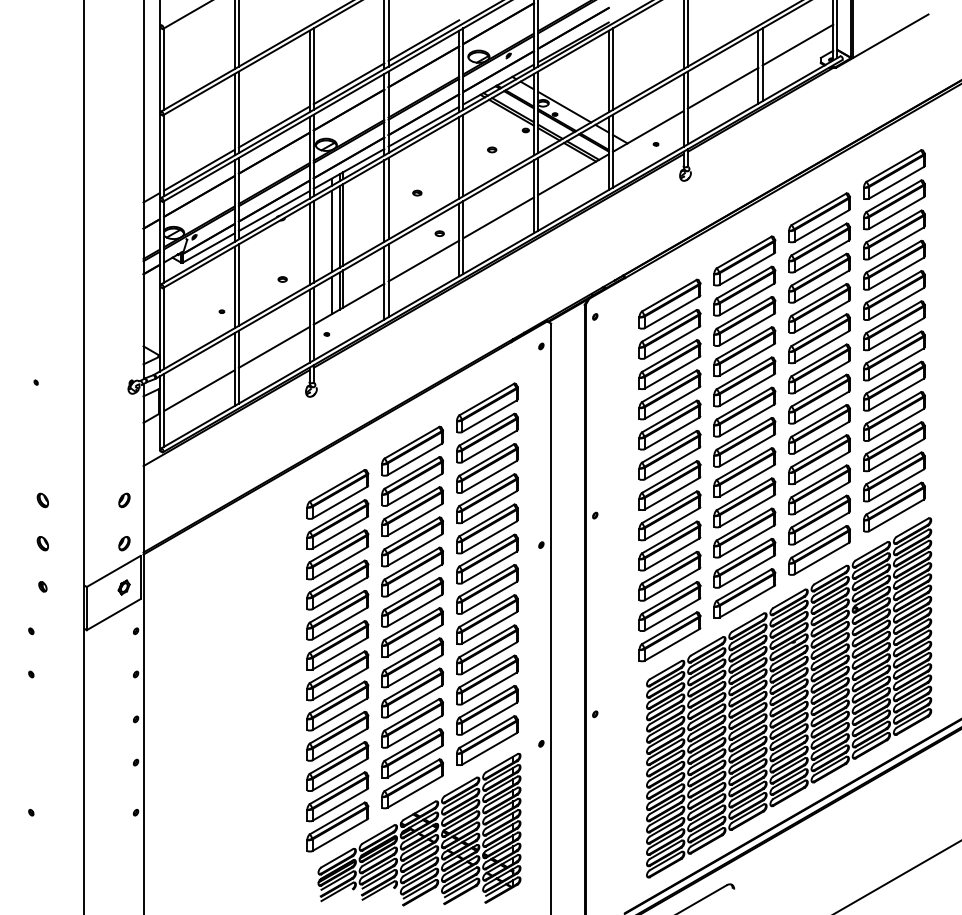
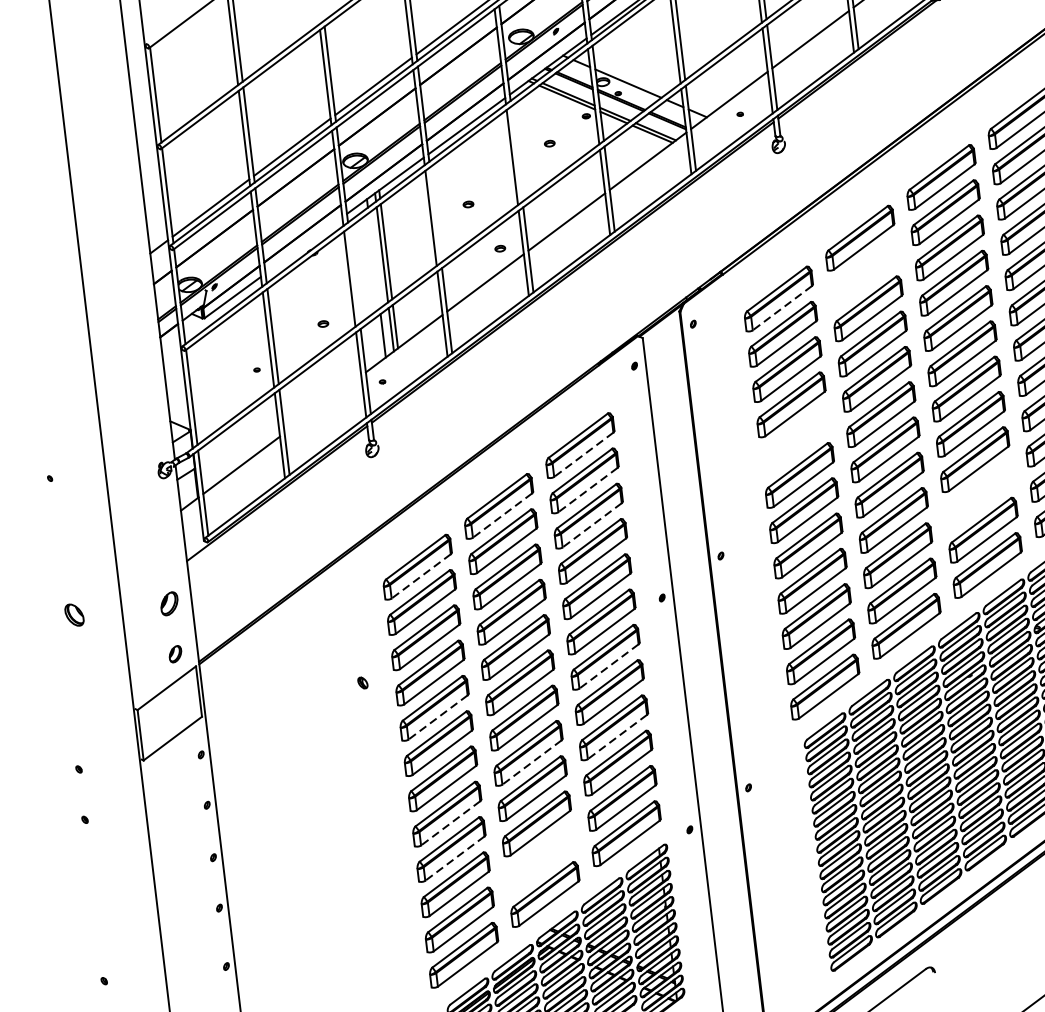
line: (463, 155) -> (517, 154), removed
line: (388, 198) -> (435, 214), removed
line: (273, 211) -> (303, 245), removed
line: (332, 231) -> (374, 261), removed
line: (313, 241) -> (354, 275), removed
part: (744, 290) -> (863, 272), removed
line: (671, 312) -> (781, 308), solid -> dashed
line: (273, 347) -> (322, 404), removed
line: (489, 416) -> (583, 455), solid -> dashed
part: (669, 424) -> (794, 439), removed
line: (489, 446) -> (587, 490), solid -> dashed
line: (414, 459) -> (502, 515), solid -> dashed
line: (489, 476) -> (592, 525), solid -> dashed
part: (819, 489) -> (978, 494), removed
part: (42, 500) -> (73, 615), size x1.4
part: (124, 500) -> (169, 603), size x1.4
line: (339, 502) -> (420, 576), solid -> dashed
part: (42, 543) -> (79, 665), removed
part: (42, 586) -> (362, 682), moved
part: (123, 587) -> (180, 705), removed
line: (489, 597) -> (608, 666), solid -> dashed
line: (339, 623) -> (437, 717), solid -> dashed
line: (489, 658) -> (617, 737), solid -> dashed
line: (414, 671) -> (531, 763), solid -> dashed
line: (339, 714) -> (450, 823), solid -> dashed
line: (339, 744) -> (454, 858), solid -> dashed
part: (412, 753) -> (540, 859), removed

